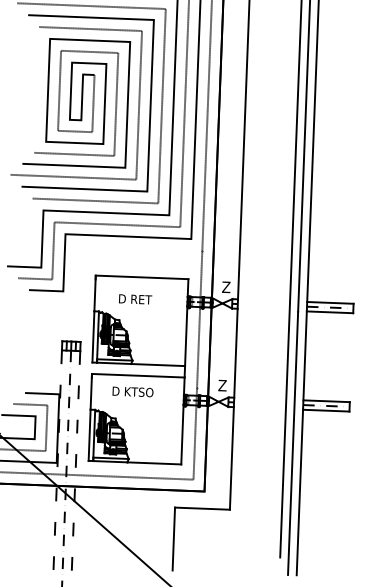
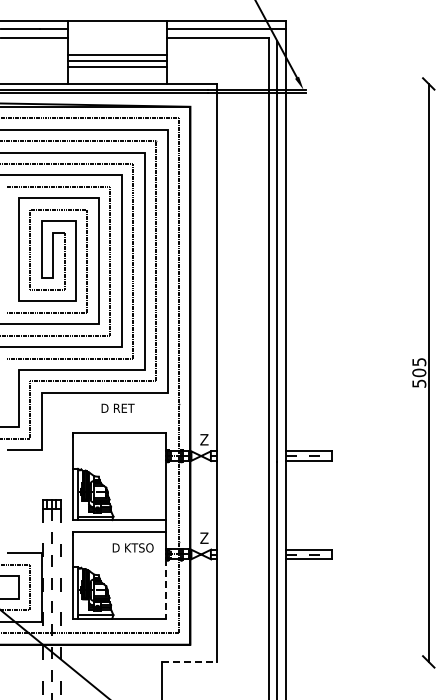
text: (134, 298) -> (117, 407), moved
text: (132, 391) -> (132, 547), moved
line: (182, 434) -> (166, 588), solid -> dashed
line: (202, 508) -> (189, 661), solid -> dashed

